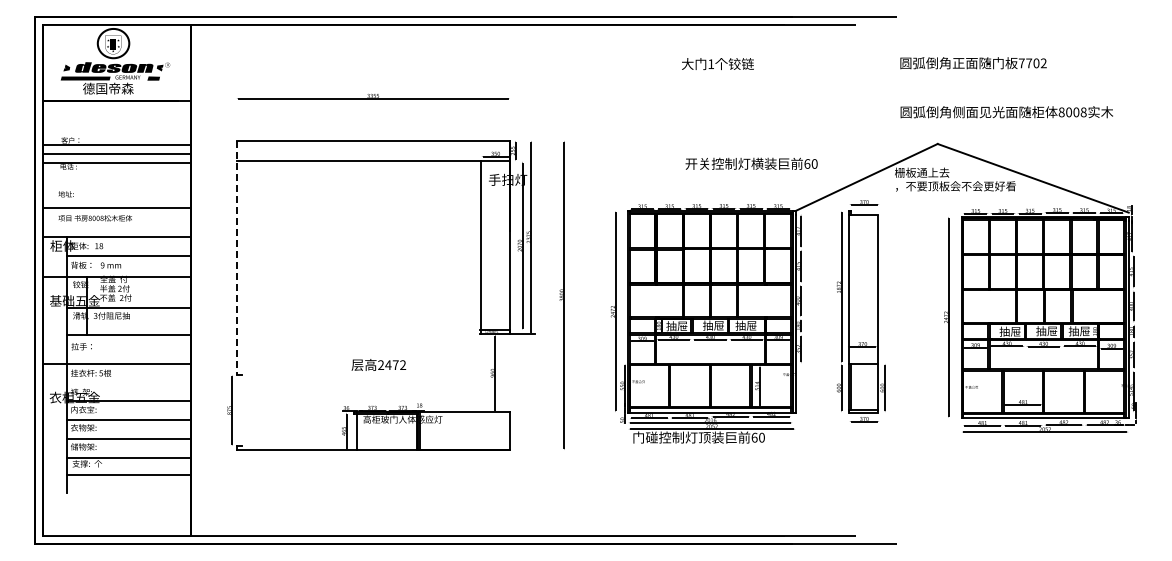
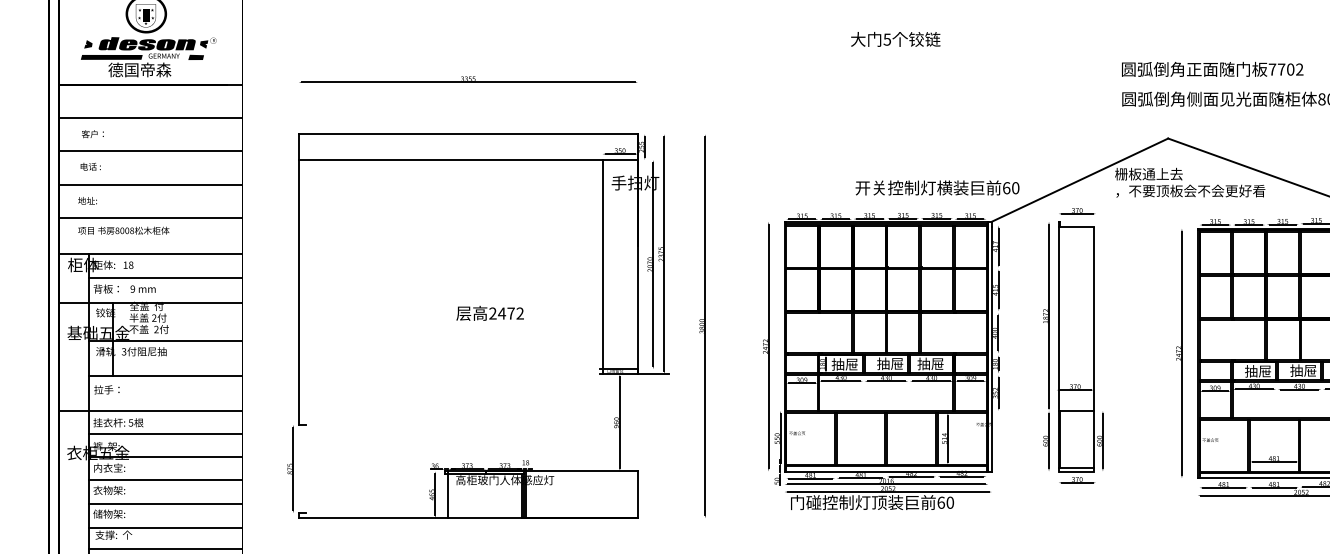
text: (973, 63) -> (1212, 69), moved
text: (711, 64) -> (887, 40), 1 -> 5
line: (117, 145) -> (151, 118), moved
line: (117, 163) -> (151, 185), moved
text: (751, 163) -> (937, 187), moved
line: (236, 258) -> (298, 280), dashed -> solid
text: (378, 364) -> (489, 312), moved
line: (129, 382) -> (166, 434), added

